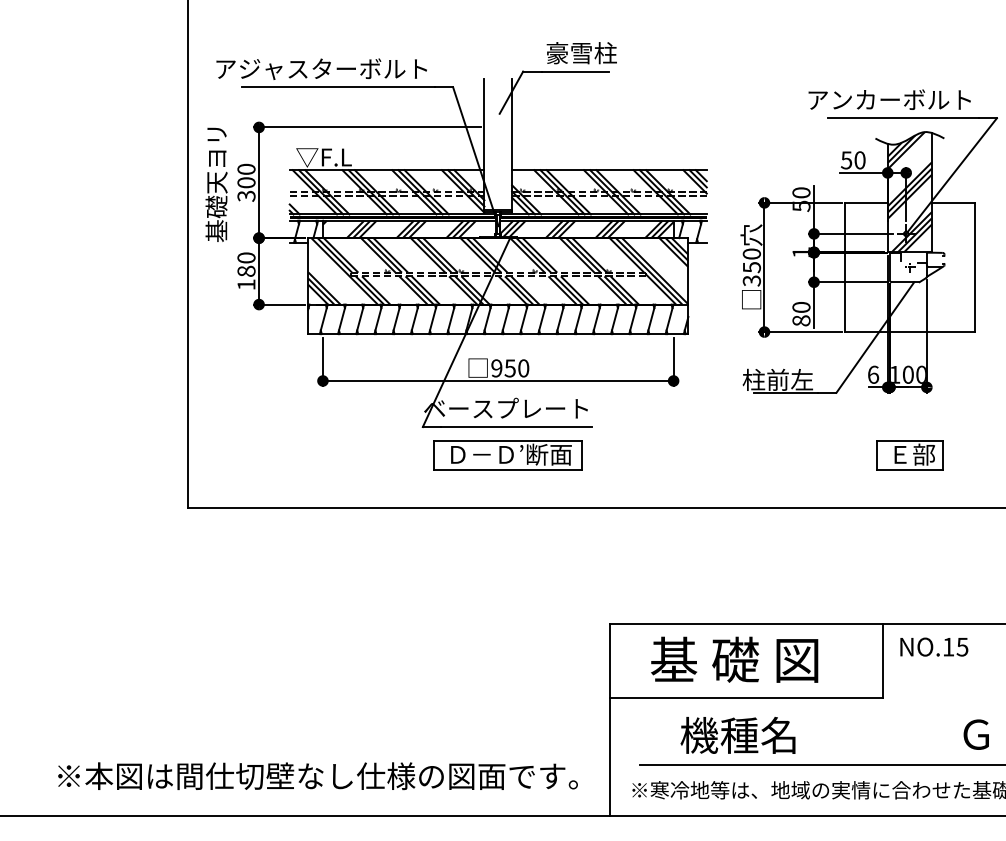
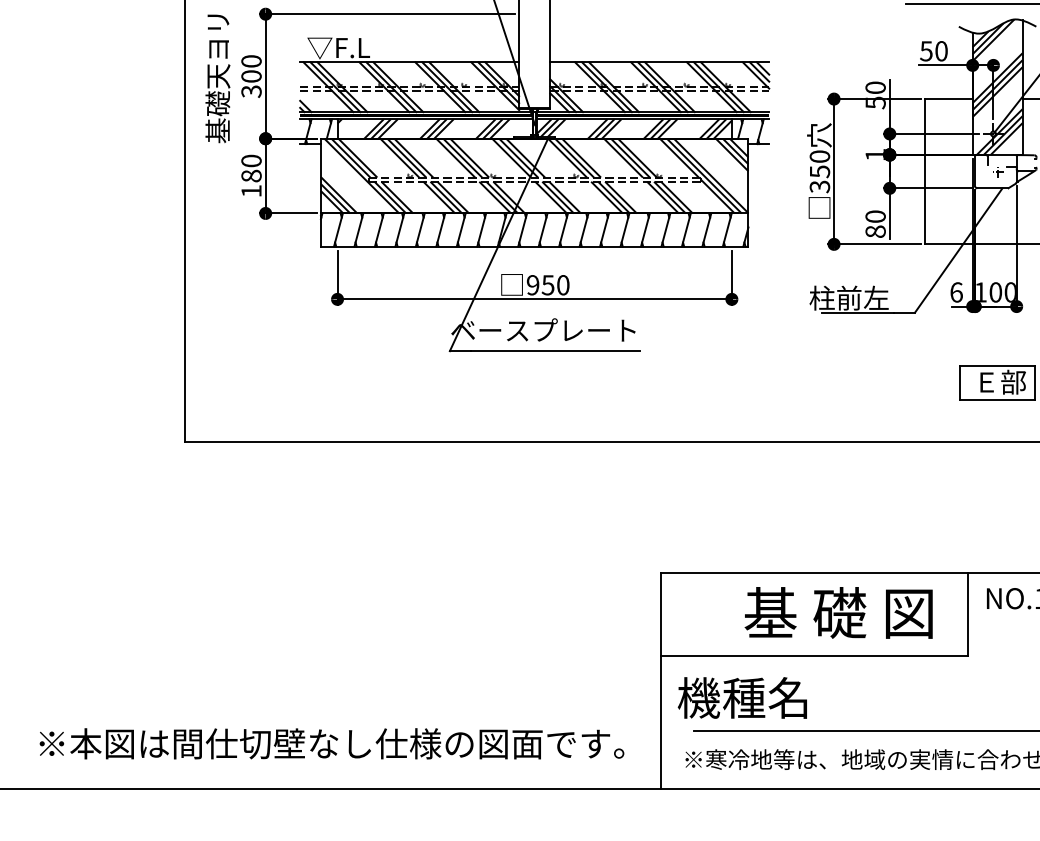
part: (507, 455) -> (545, 383), removed
text: (734, 659) -> (838, 612), moved
text: (737, 735) -> (741, 698), moved

